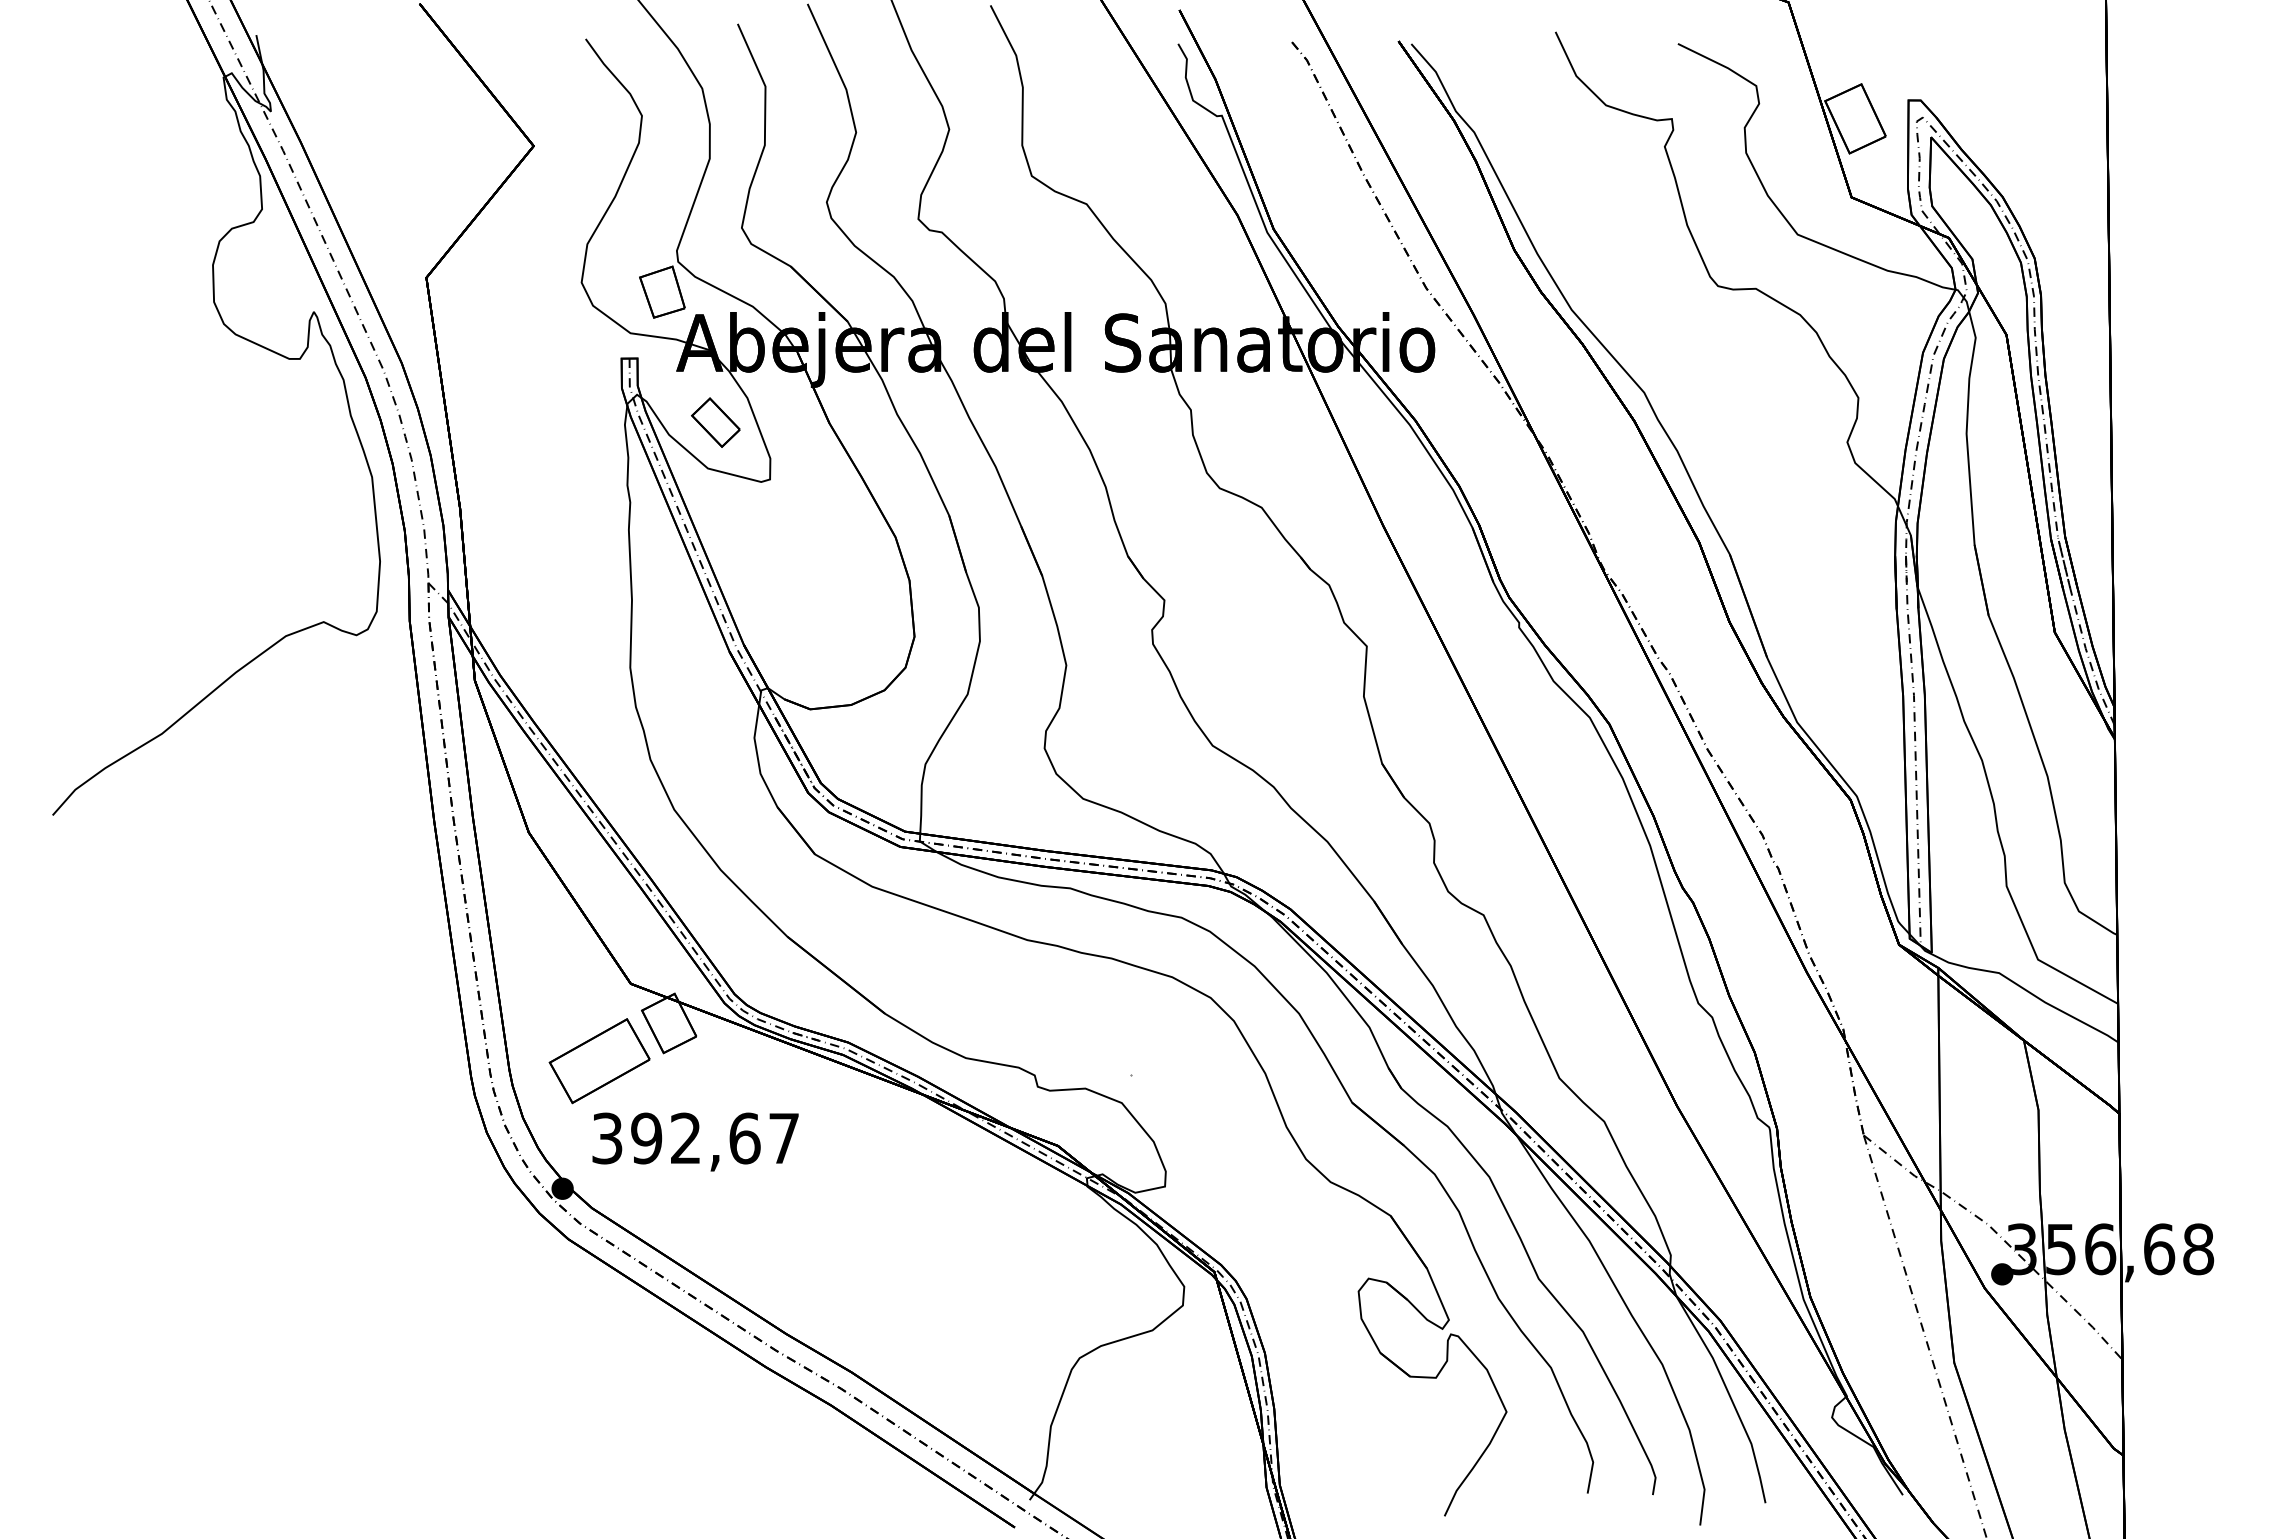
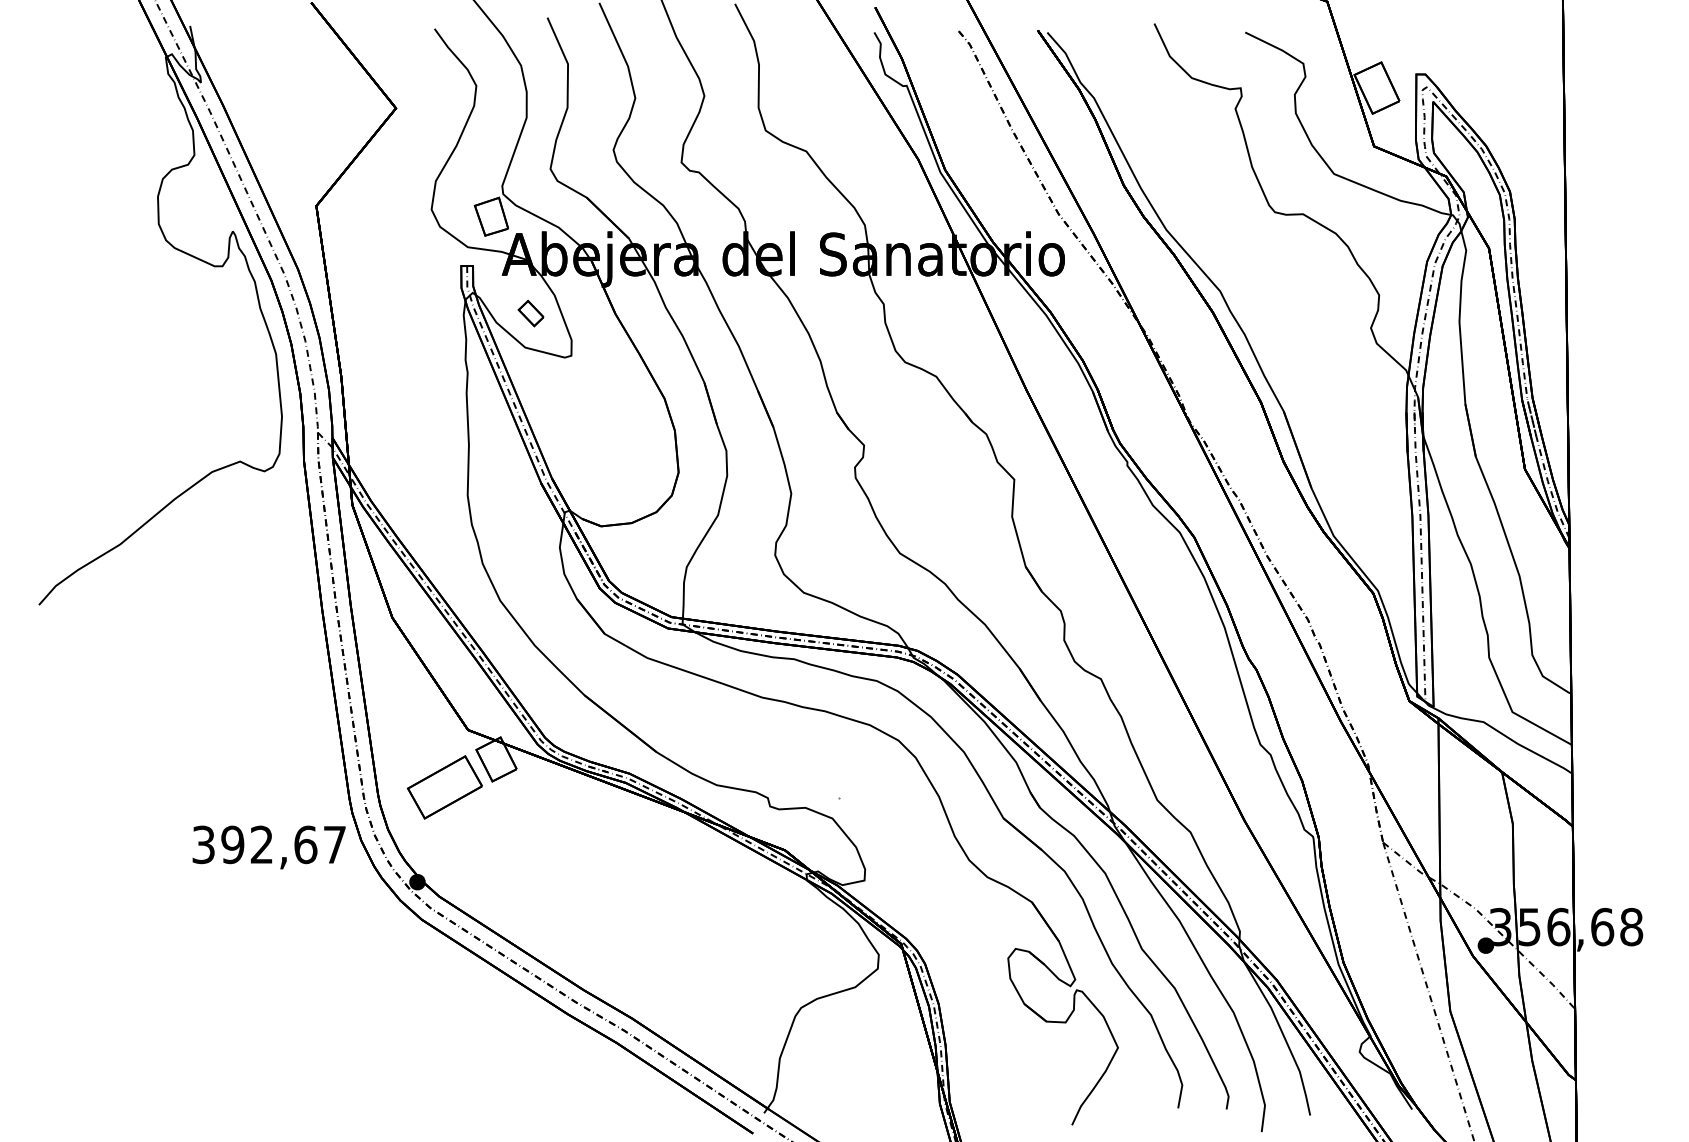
part: (714, 422) -> (530, 313), size x0.7
text: (694, 1142) -> (268, 847), moved

